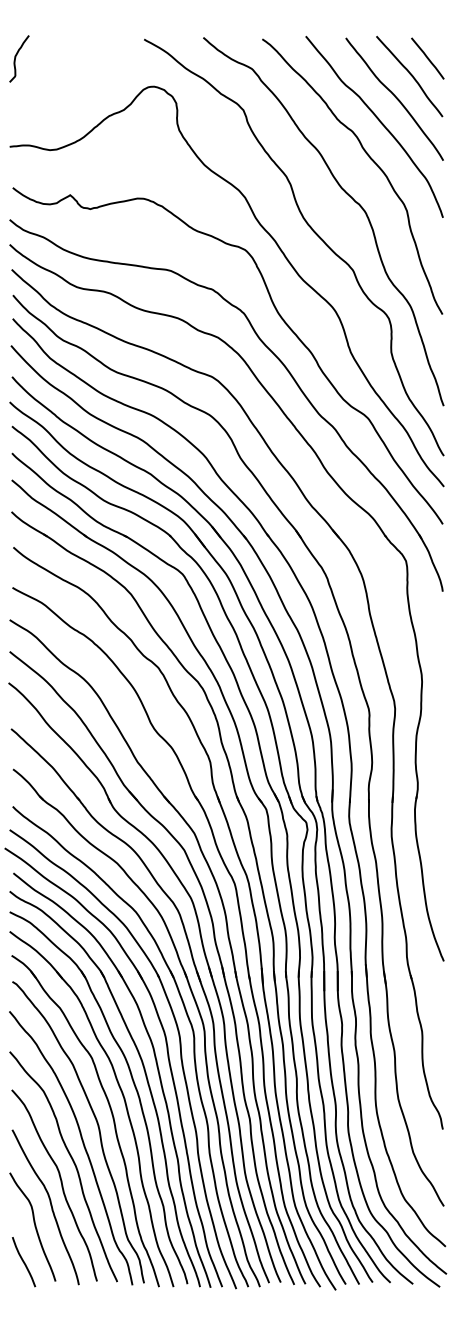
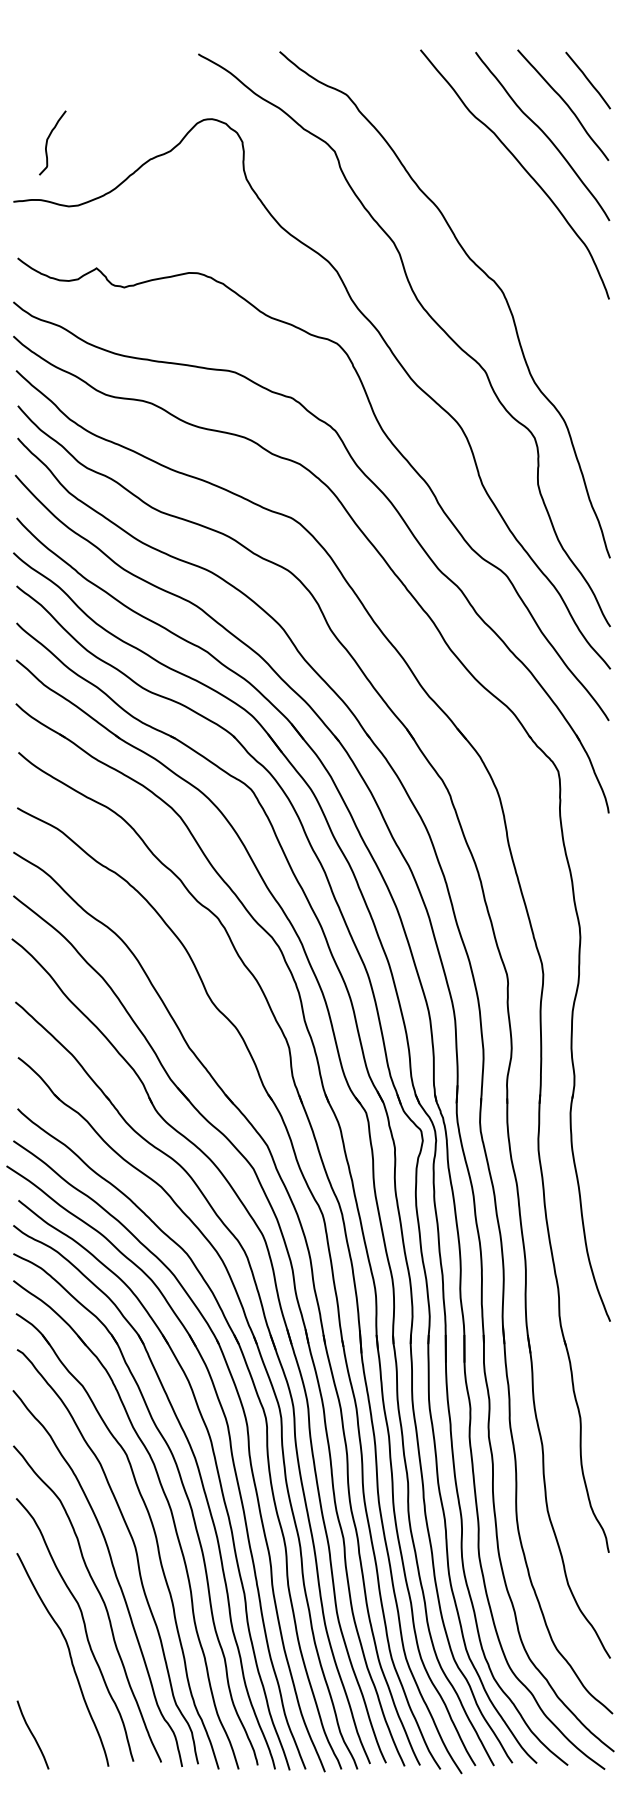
curve: (16, 56) -> (48, 139), moved
curve: (369, 158) -> (508, 217), removed
curve: (34, 1226) -> (47, 1685), removed

